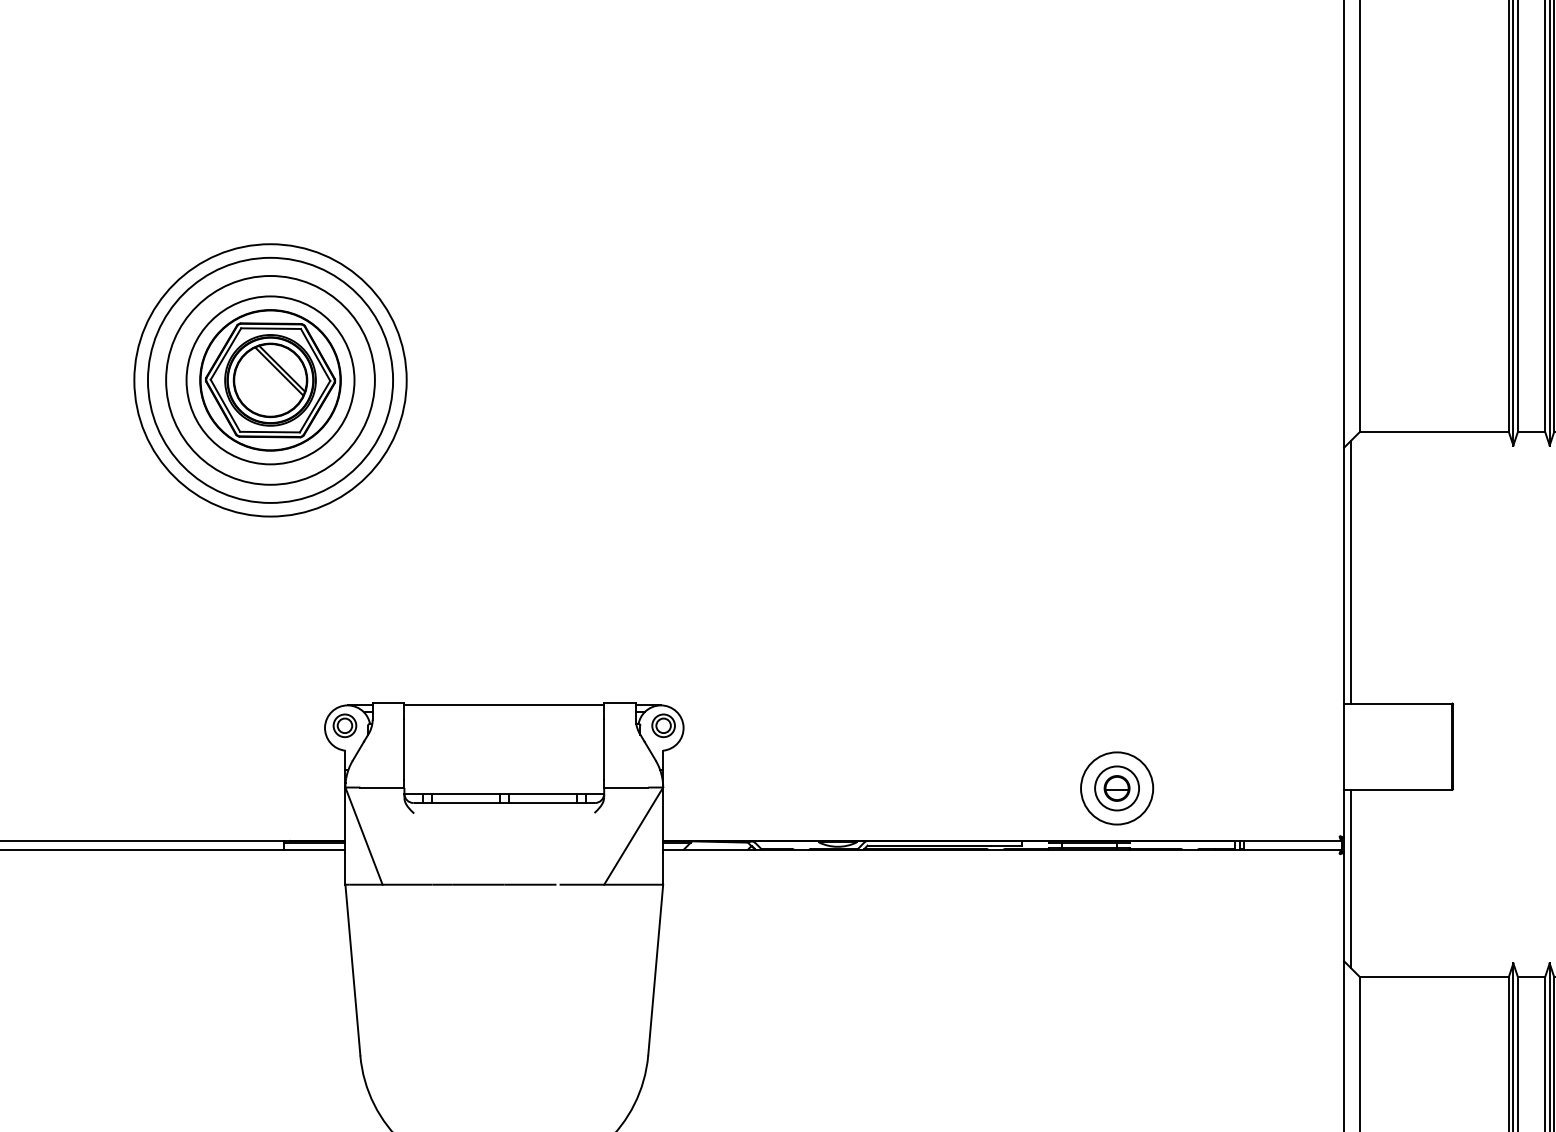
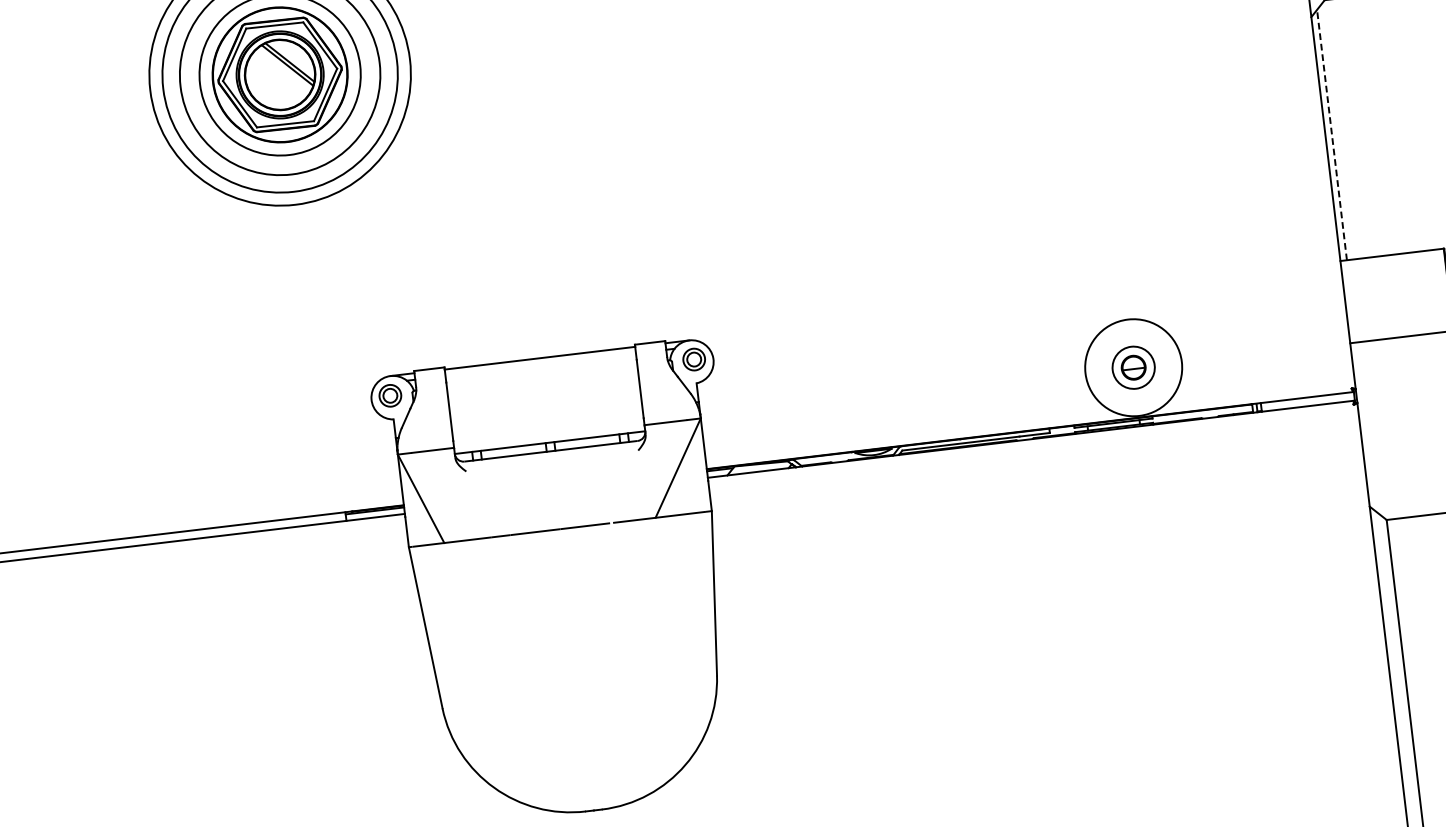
line: (1350, 571) -> (1331, 134), solid -> dashed
circle: (1117, 788) -> (1134, 367), size x1.4
line: (1350, 878) -> (1366, 427), removed

